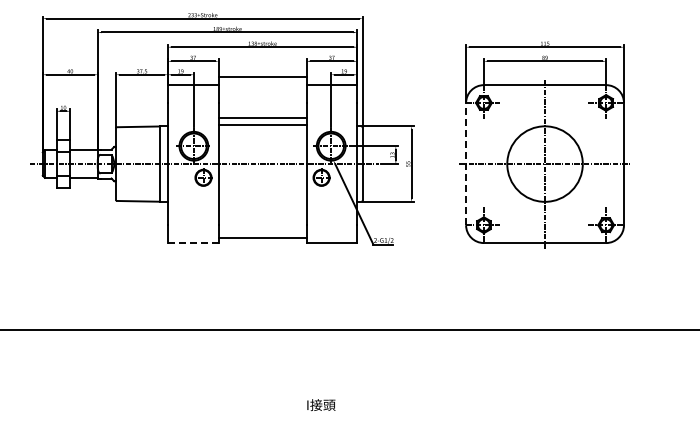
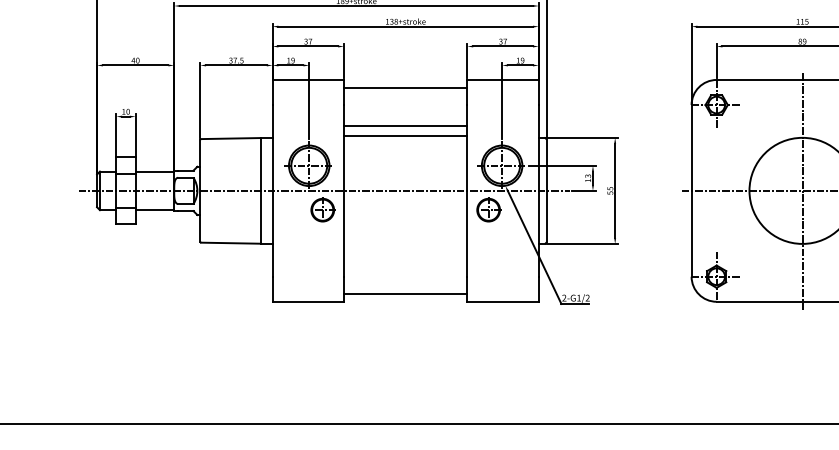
line: (262, 76) -> (405, 87), moved
line: (466, 163) -> (692, 190), dashed -> solid
line: (193, 243) -> (308, 302), dashed -> solid

